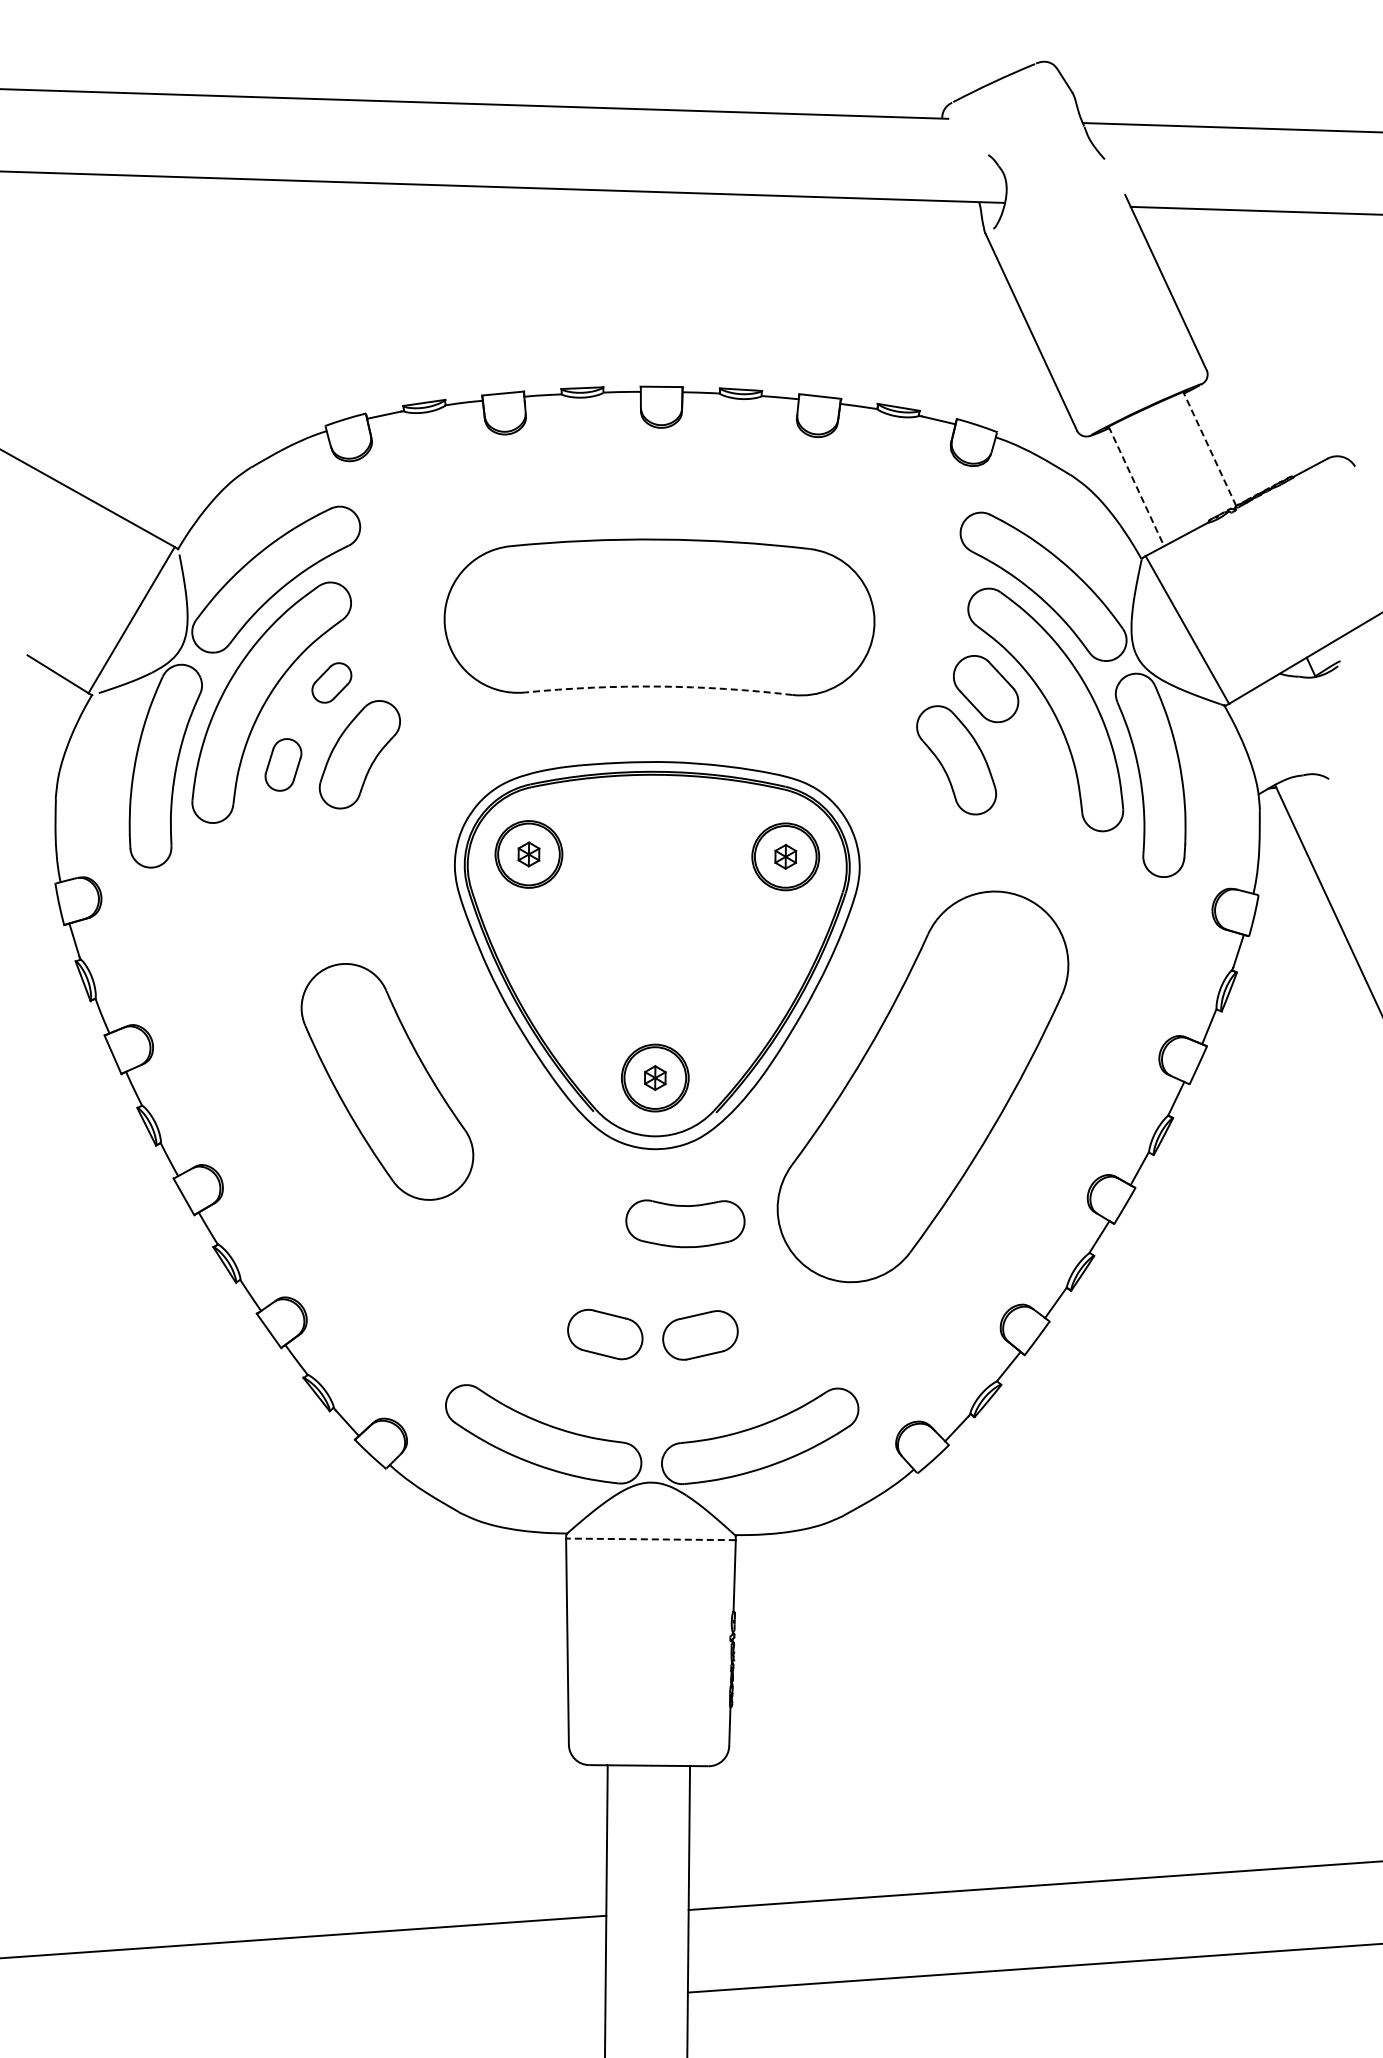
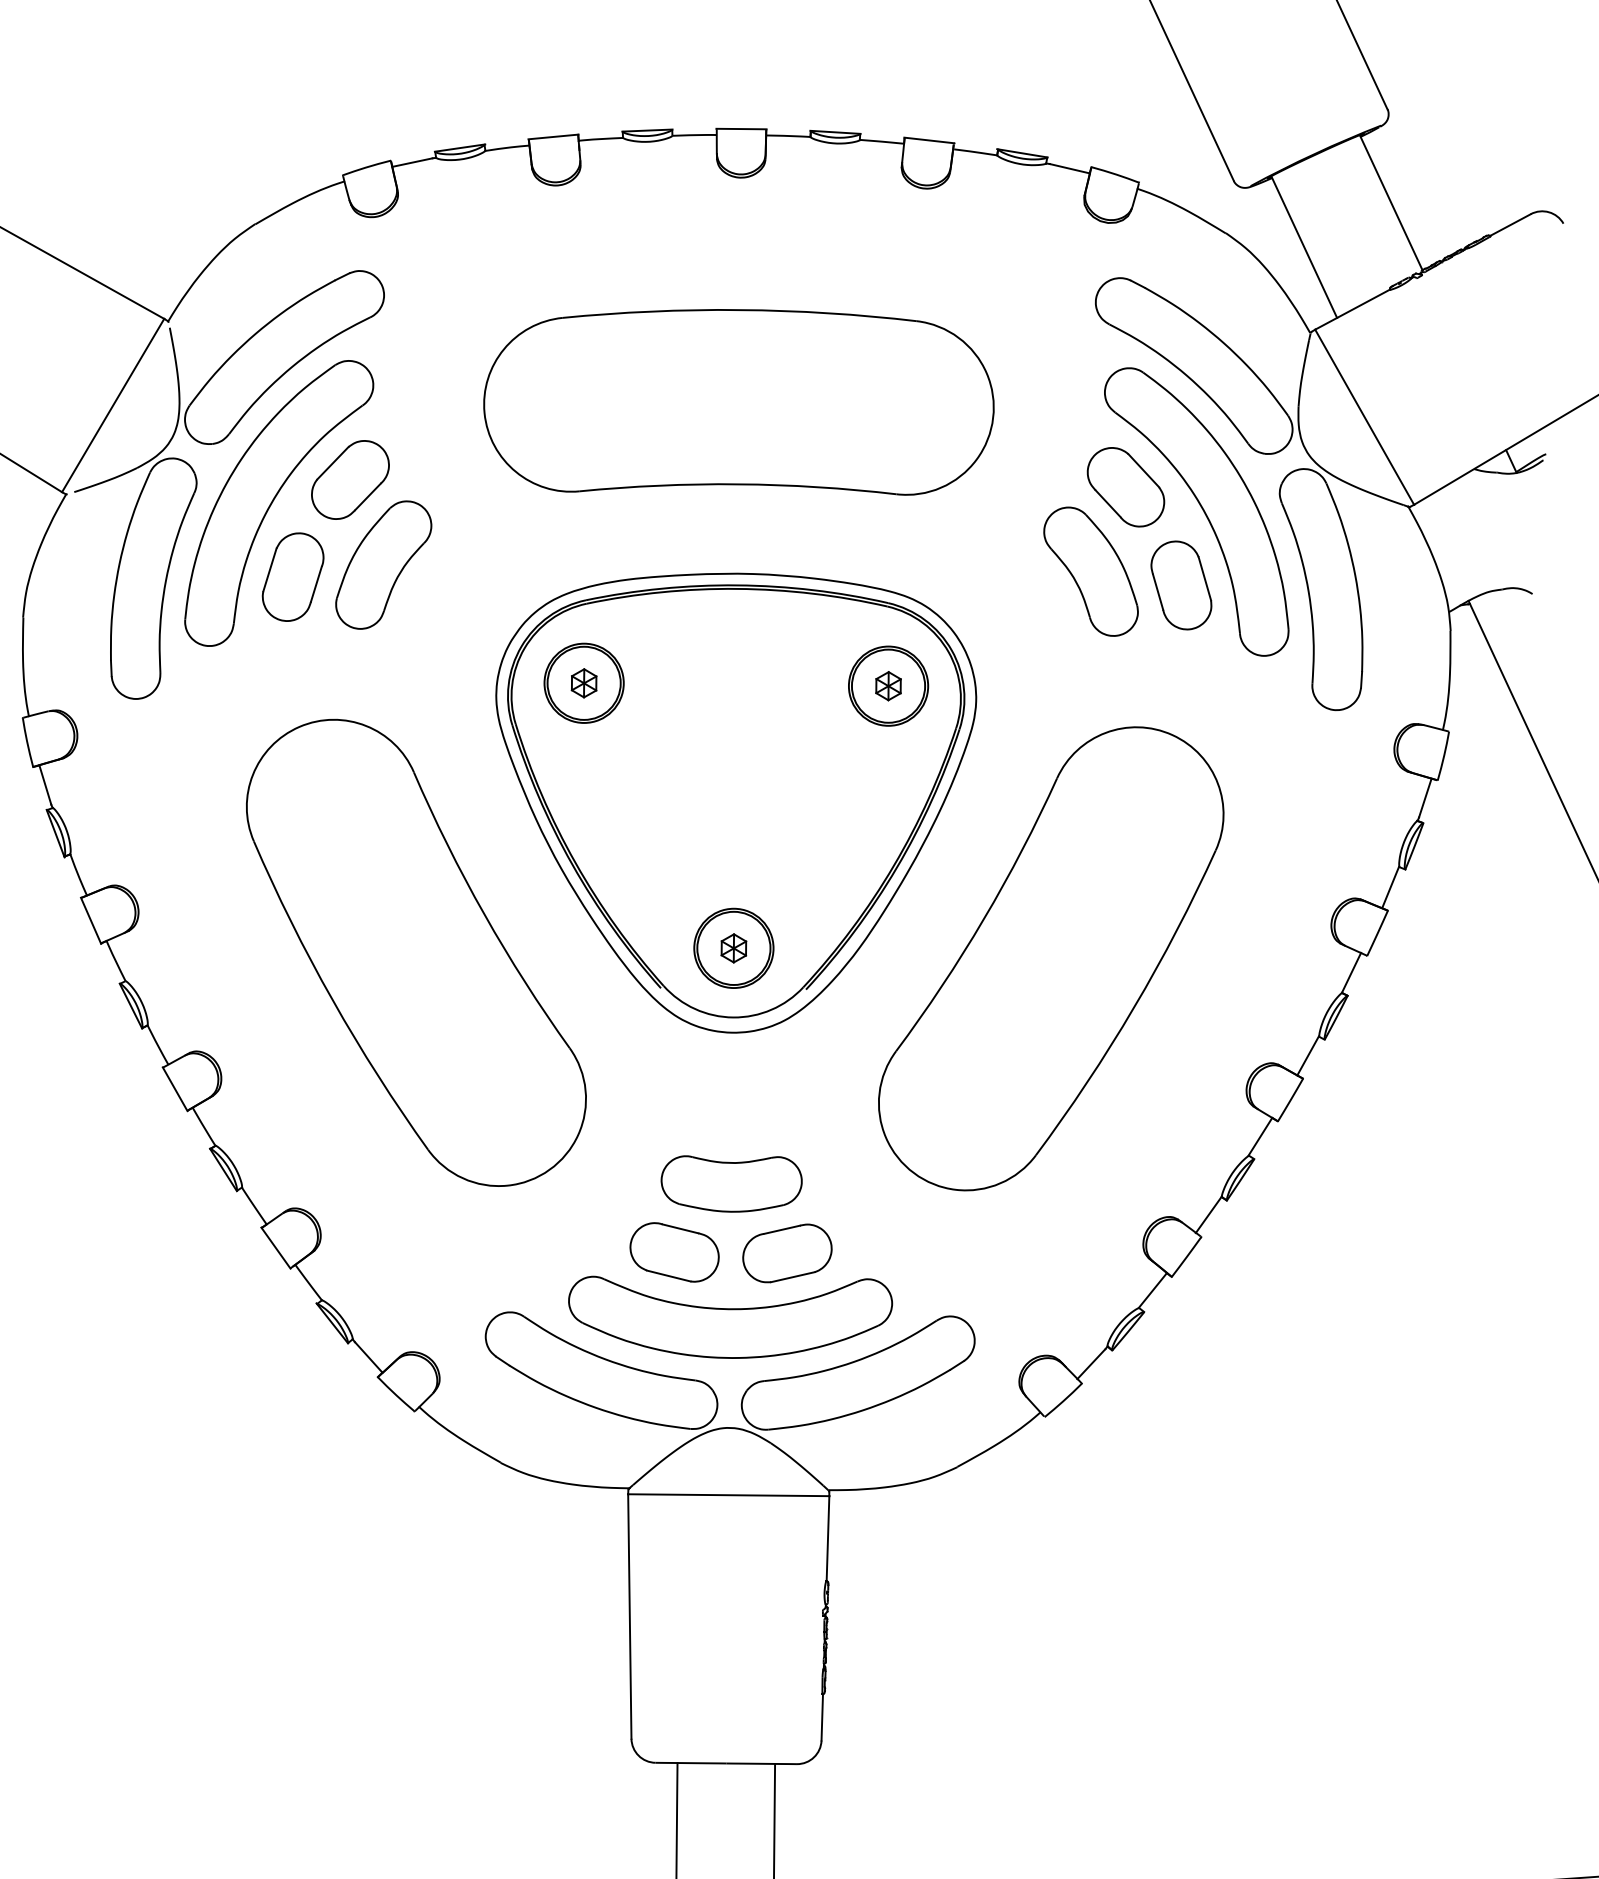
line: (1209, 448) -> (1390, 202), dashed -> solid
line: (1136, 486) -> (1304, 247), dashed -> solid
part: (331, 682) -> (350, 479), size x1.67
arc: (658, 686) -> (737, 484), dashed -> solid
part: (283, 764) -> (293, 576), size x1.43
part: (1032, 771) -> (1181, 584), added
part: (387, 1081) -> (416, 952), size x1.67
part: (685, 1223) -> (731, 1183), moved
part: (652, 1389) -> (730, 1317), added
line: (650, 1539) -> (728, 1495), dashed -> solid

